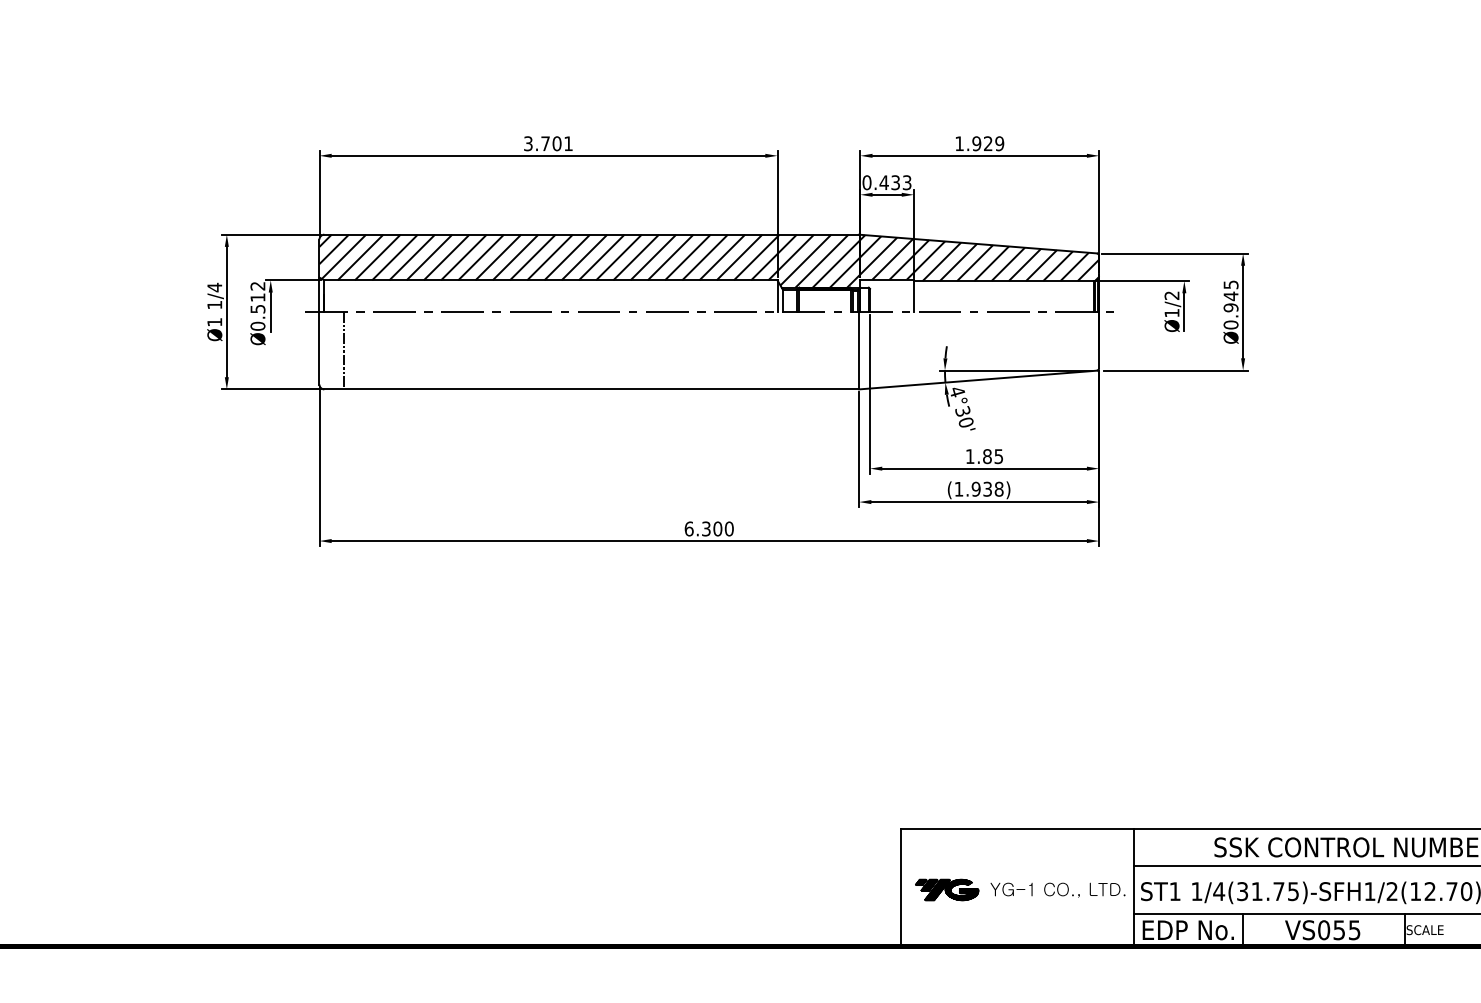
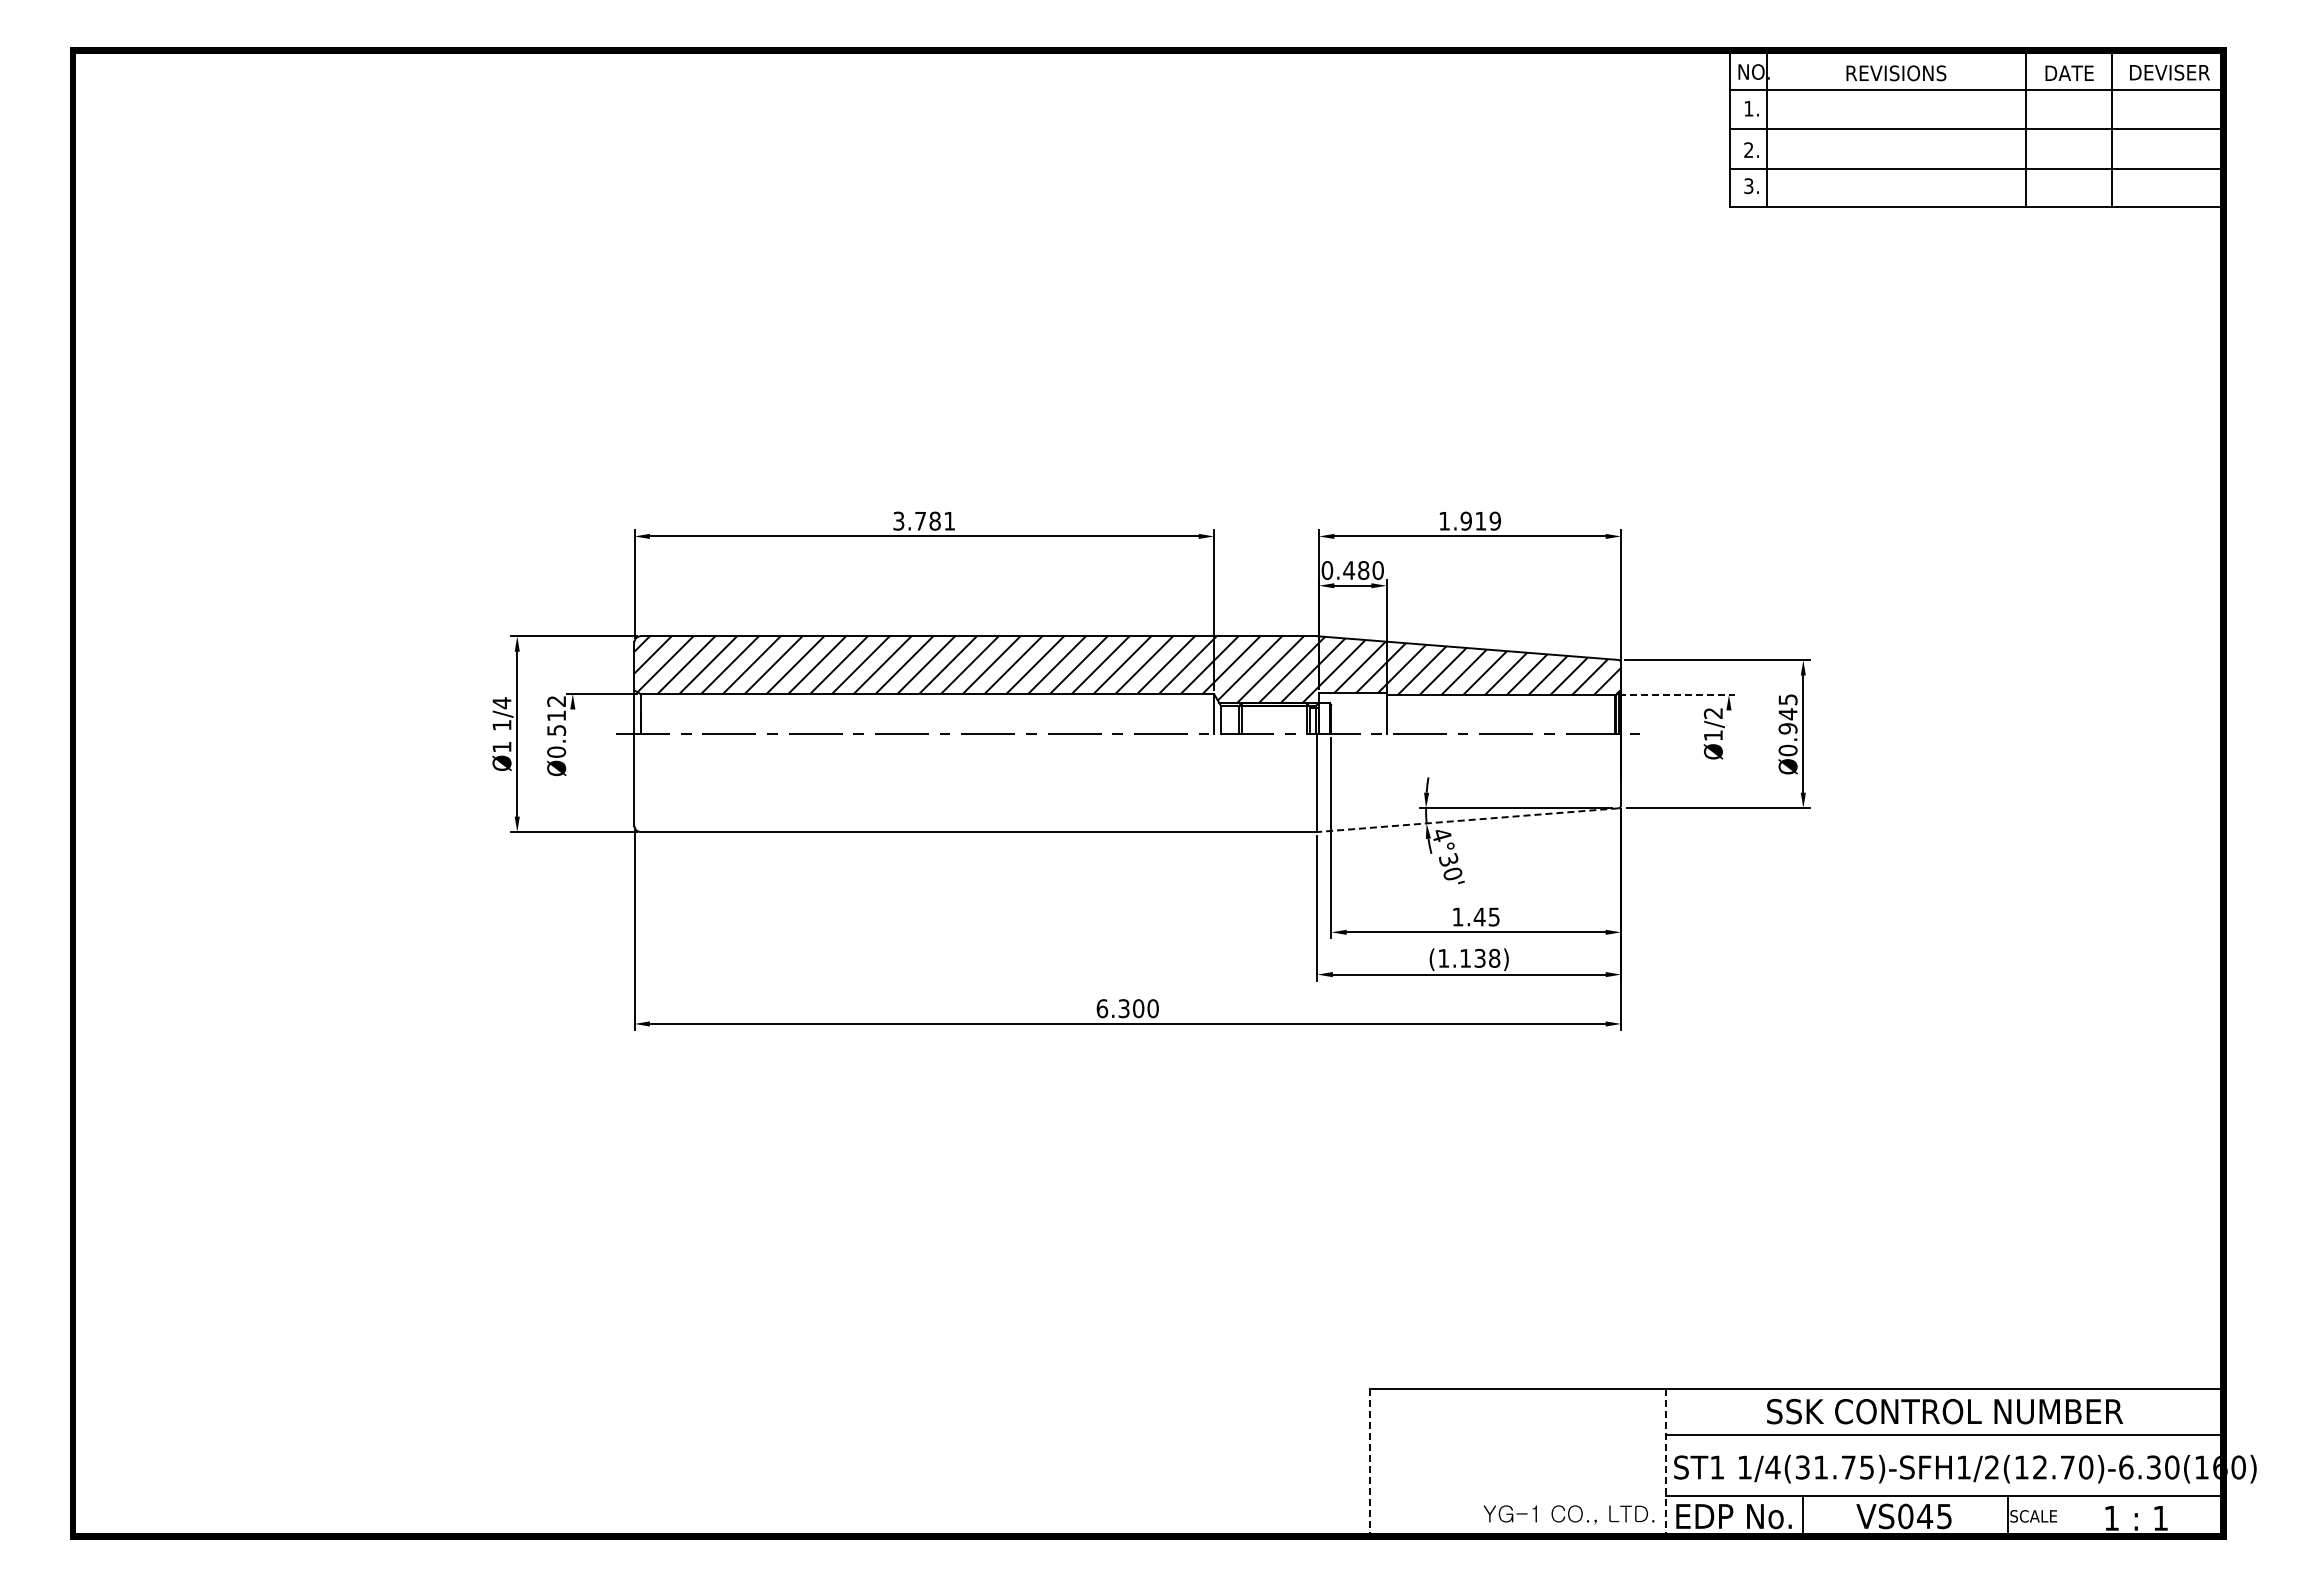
text: (988, 143) -> (1480, 520), 1.929 -> 1.919
text: (556, 144) -> (934, 521), 3.701 -> 3.781
text: (901, 182) -> (1370, 570), 0.433 -> 0.480
line: (1143, 280) -> (1677, 694), solid -> dashed
line: (270, 311) -> (572, 733), removed
line: (1183, 311) -> (1728, 733), removed
line: (343, 351) -> (665, 783), removed
line: (977, 380) -> (1467, 820), solid -> dashed
text: (987, 456) -> (1479, 916), 1.85 -> 1.45
text: (976, 488) -> (1465, 957), (1.938) -> (1.138)
line: (901, 887) -> (1370, 1462), solid -> dashed
line: (1134, 887) -> (1665, 1462), solid -> dashed
part: (946, 889) -> (1428, 1465), removed
text: (1058, 889) -> (1569, 1514), moved
text: (1339, 930) -> (1925, 1516), VS055 -> VS045

